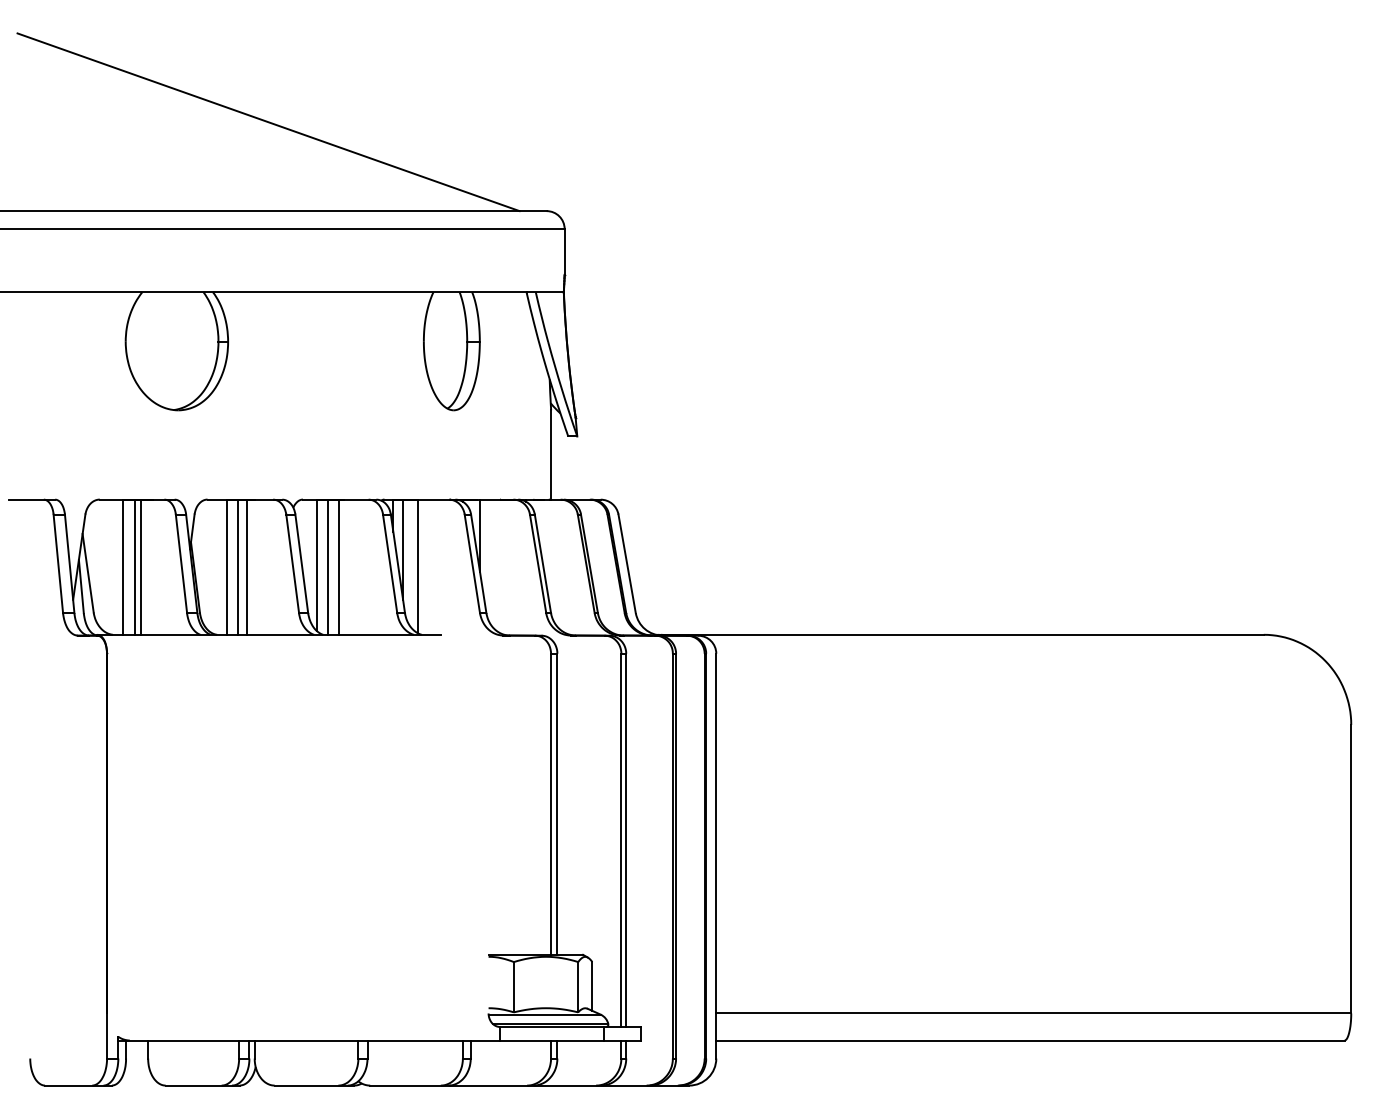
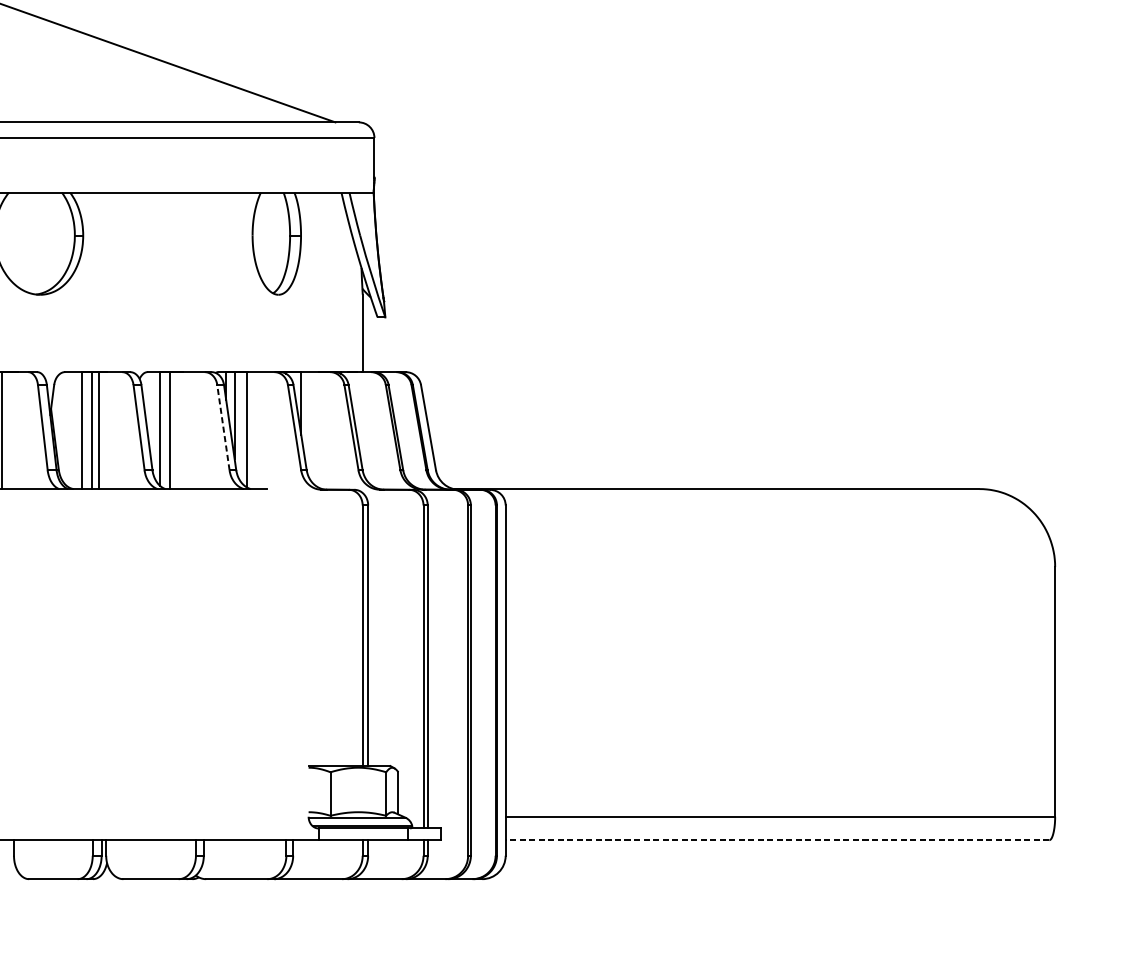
line: (390, 563) -> (223, 427), solid -> dashed
line: (141, 566) -> (8, 429), removed
line: (339, 566) -> (179, 429), removed
line: (1029, 1040) -> (776, 840), solid -> dashed

